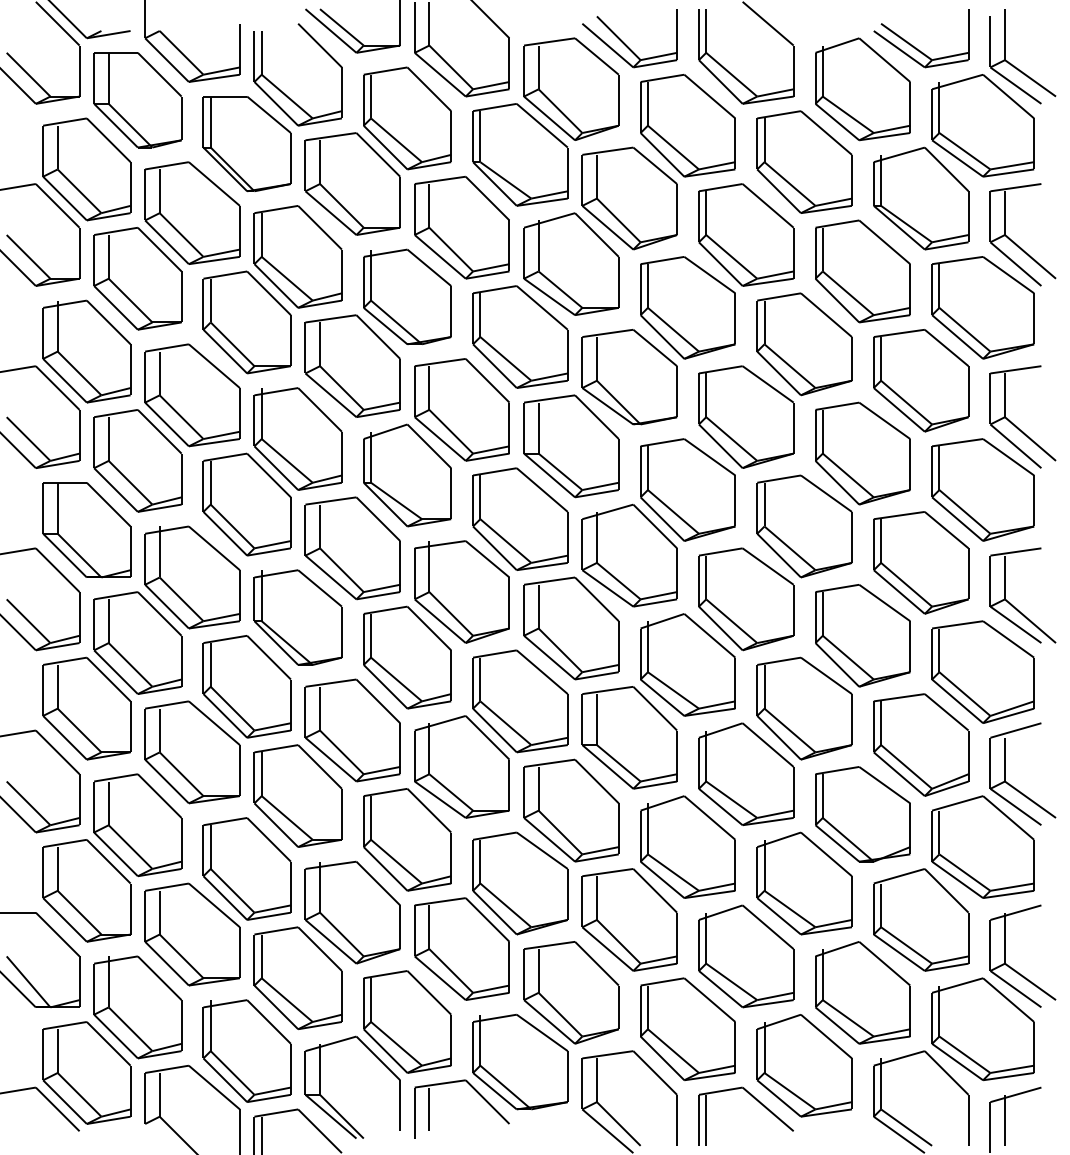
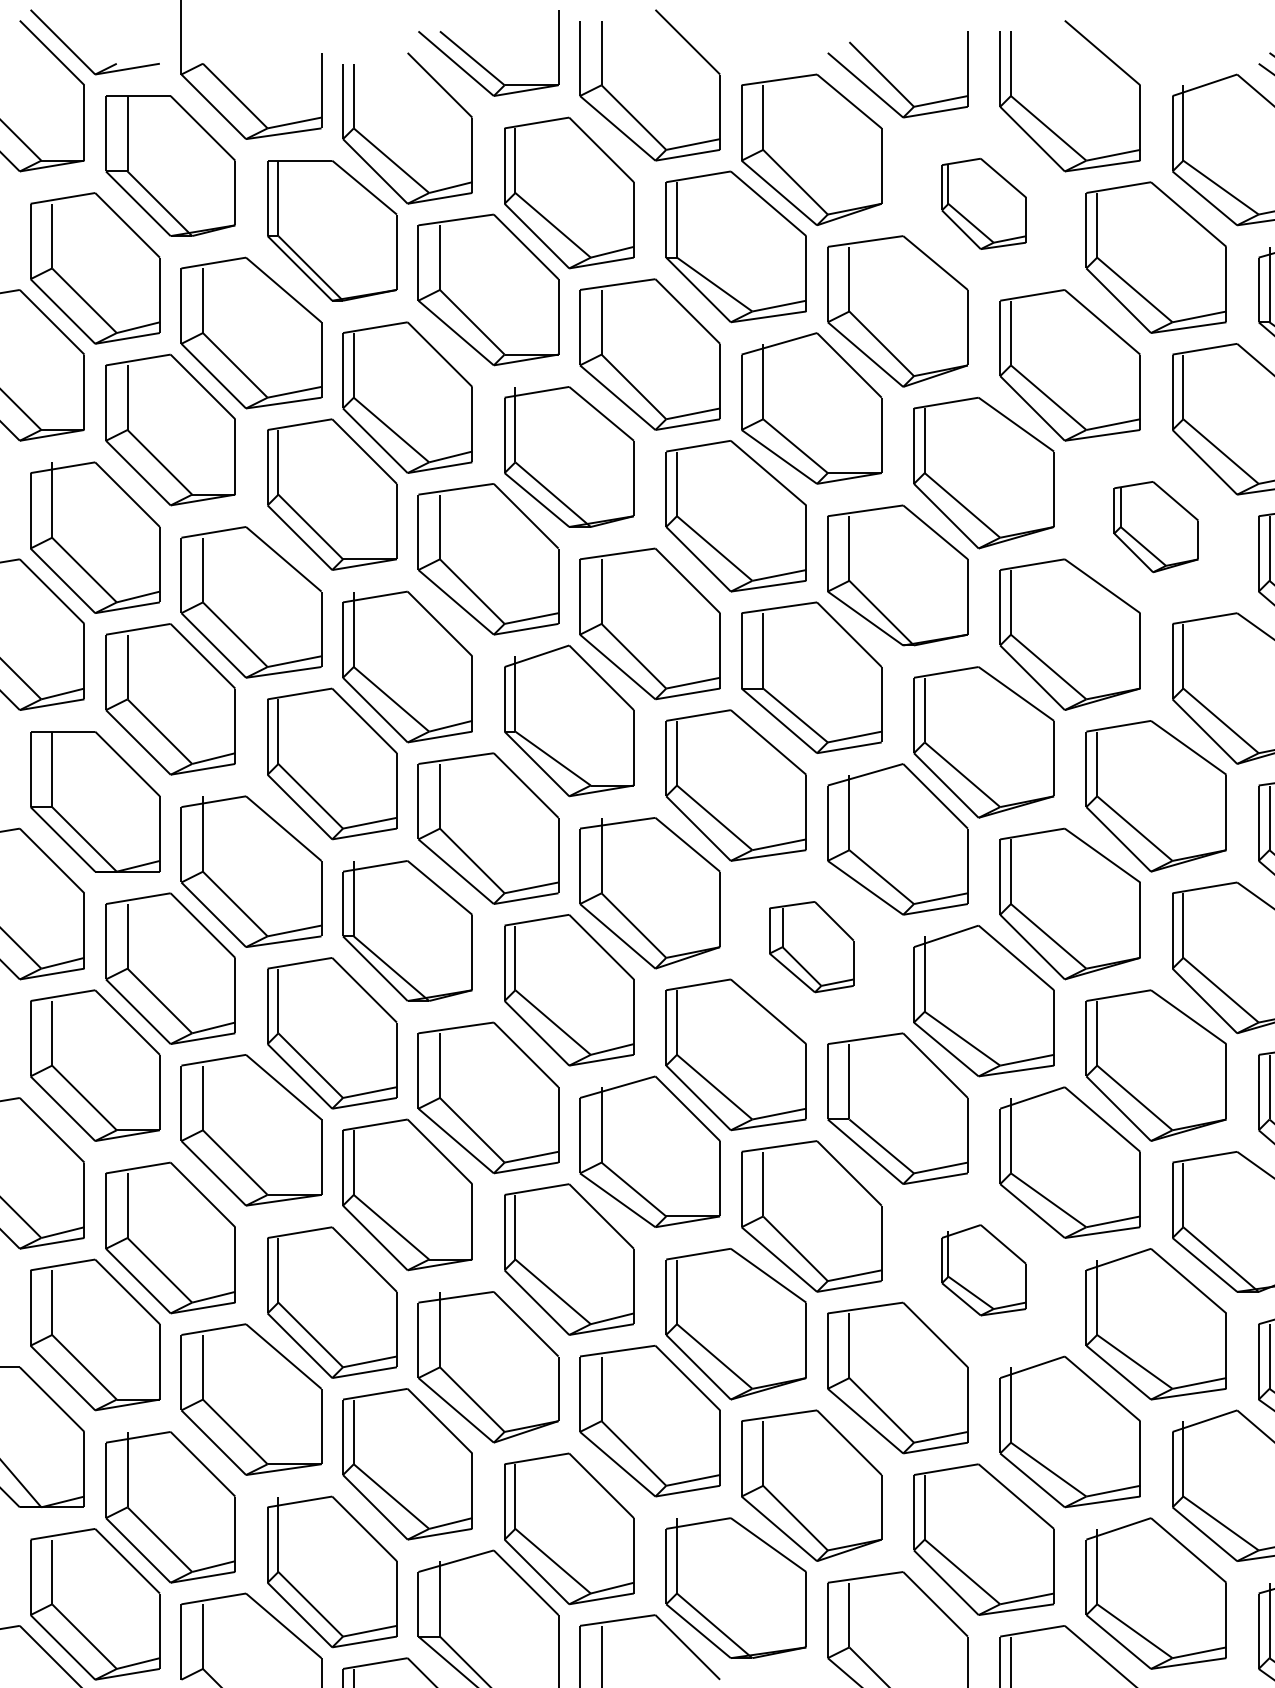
part: (687, 125) -> (983, 203), size x0.6
part: (804, 344) -> (1156, 527), size x0.6
part: (571, 628) -> (811, 947), size x0.6
part: (687, 846) -> (983, 1269), size x0.6

